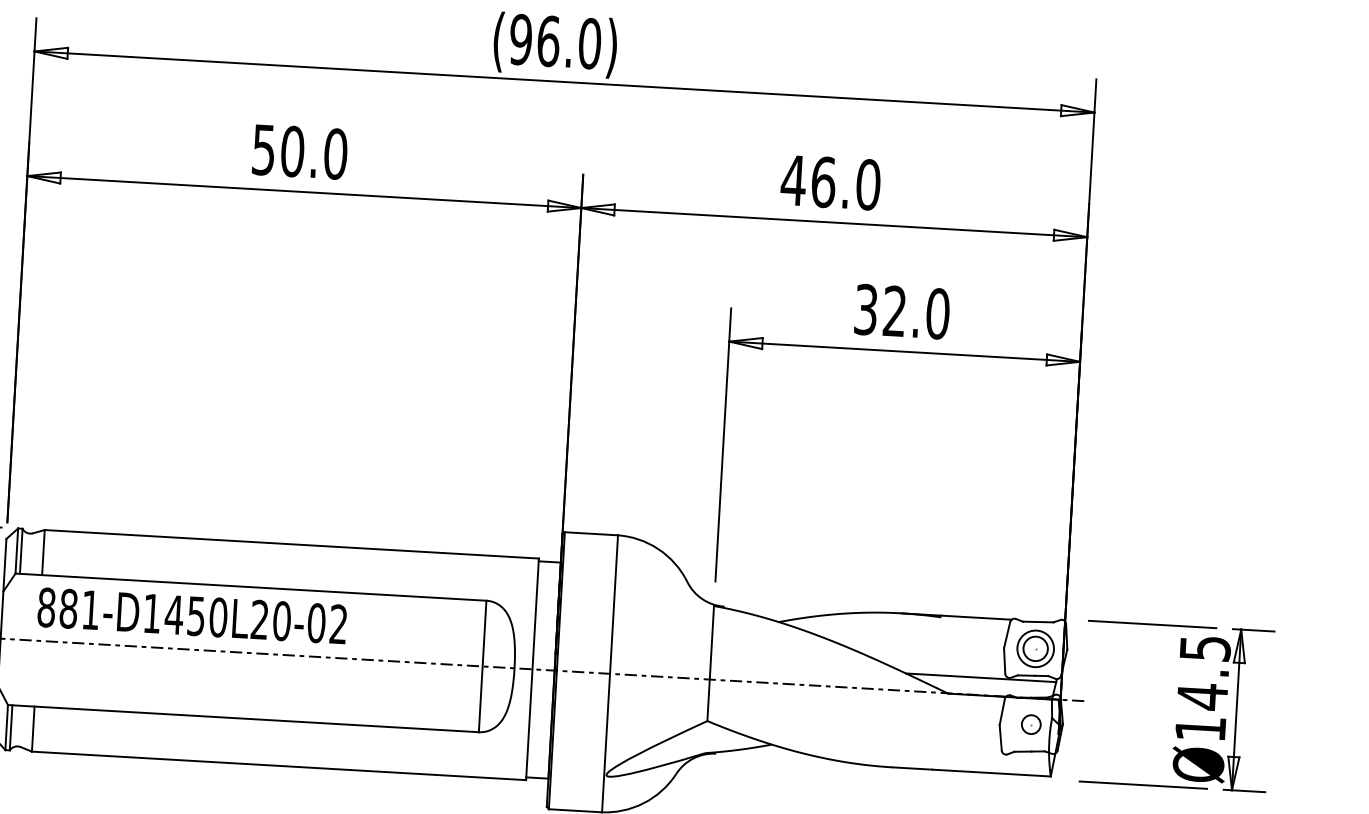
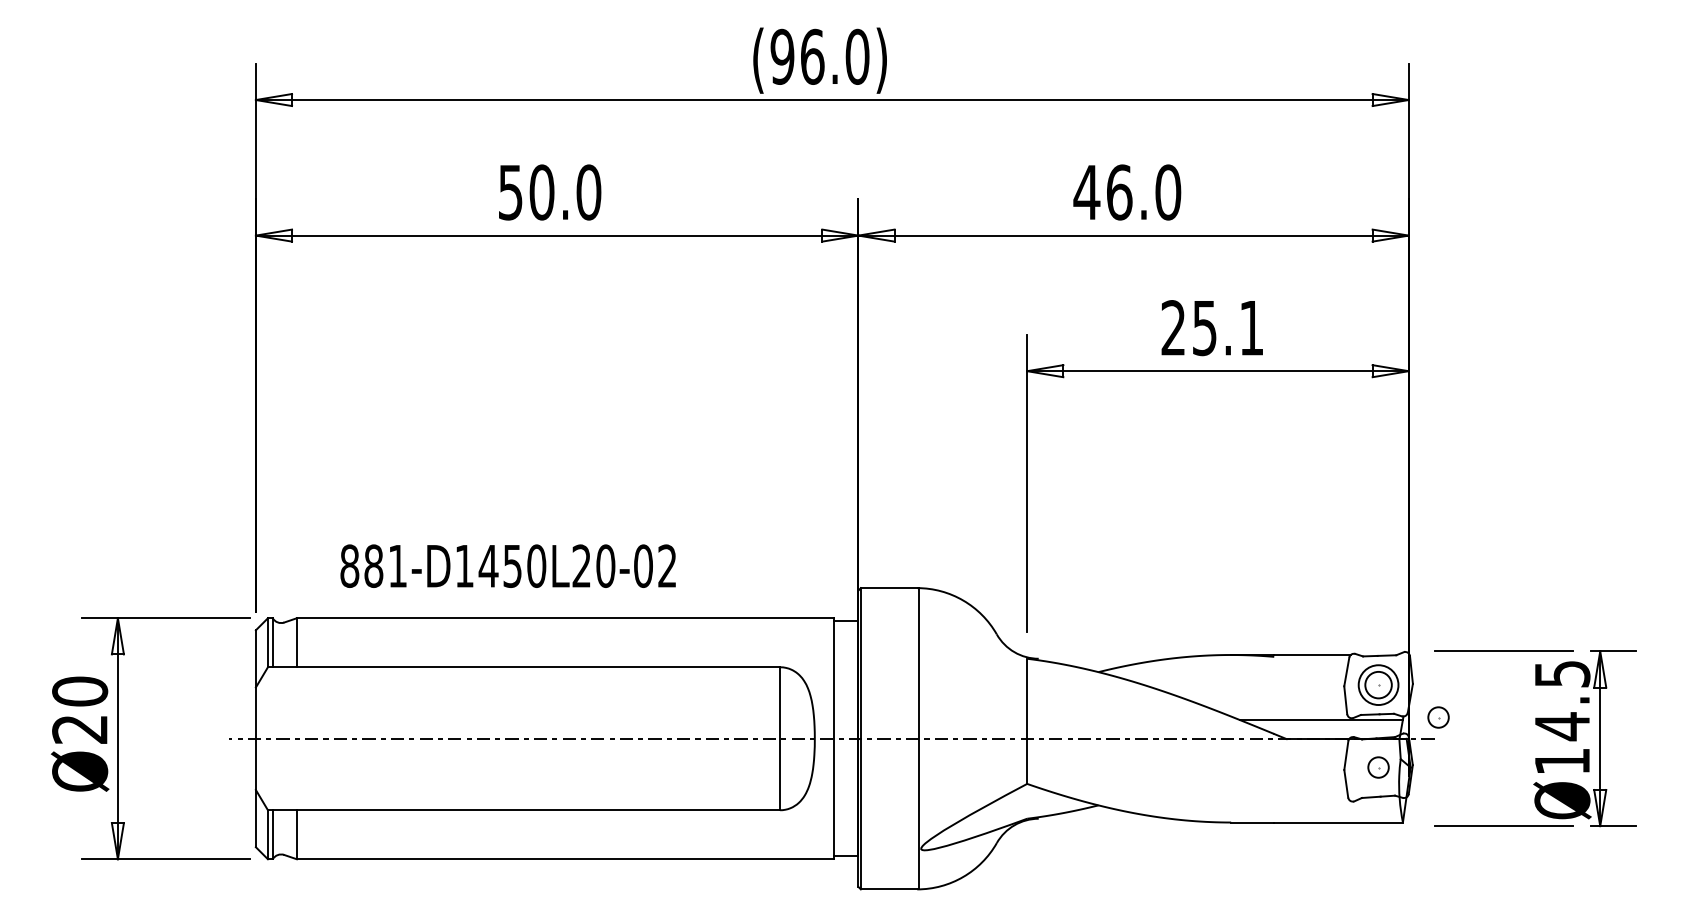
text: (901, 312) -> (1212, 328), 32.0 -> 25.1
text: (191, 615) -> (507, 565), moved
part: (1089, 681) -> (1438, 717), added

